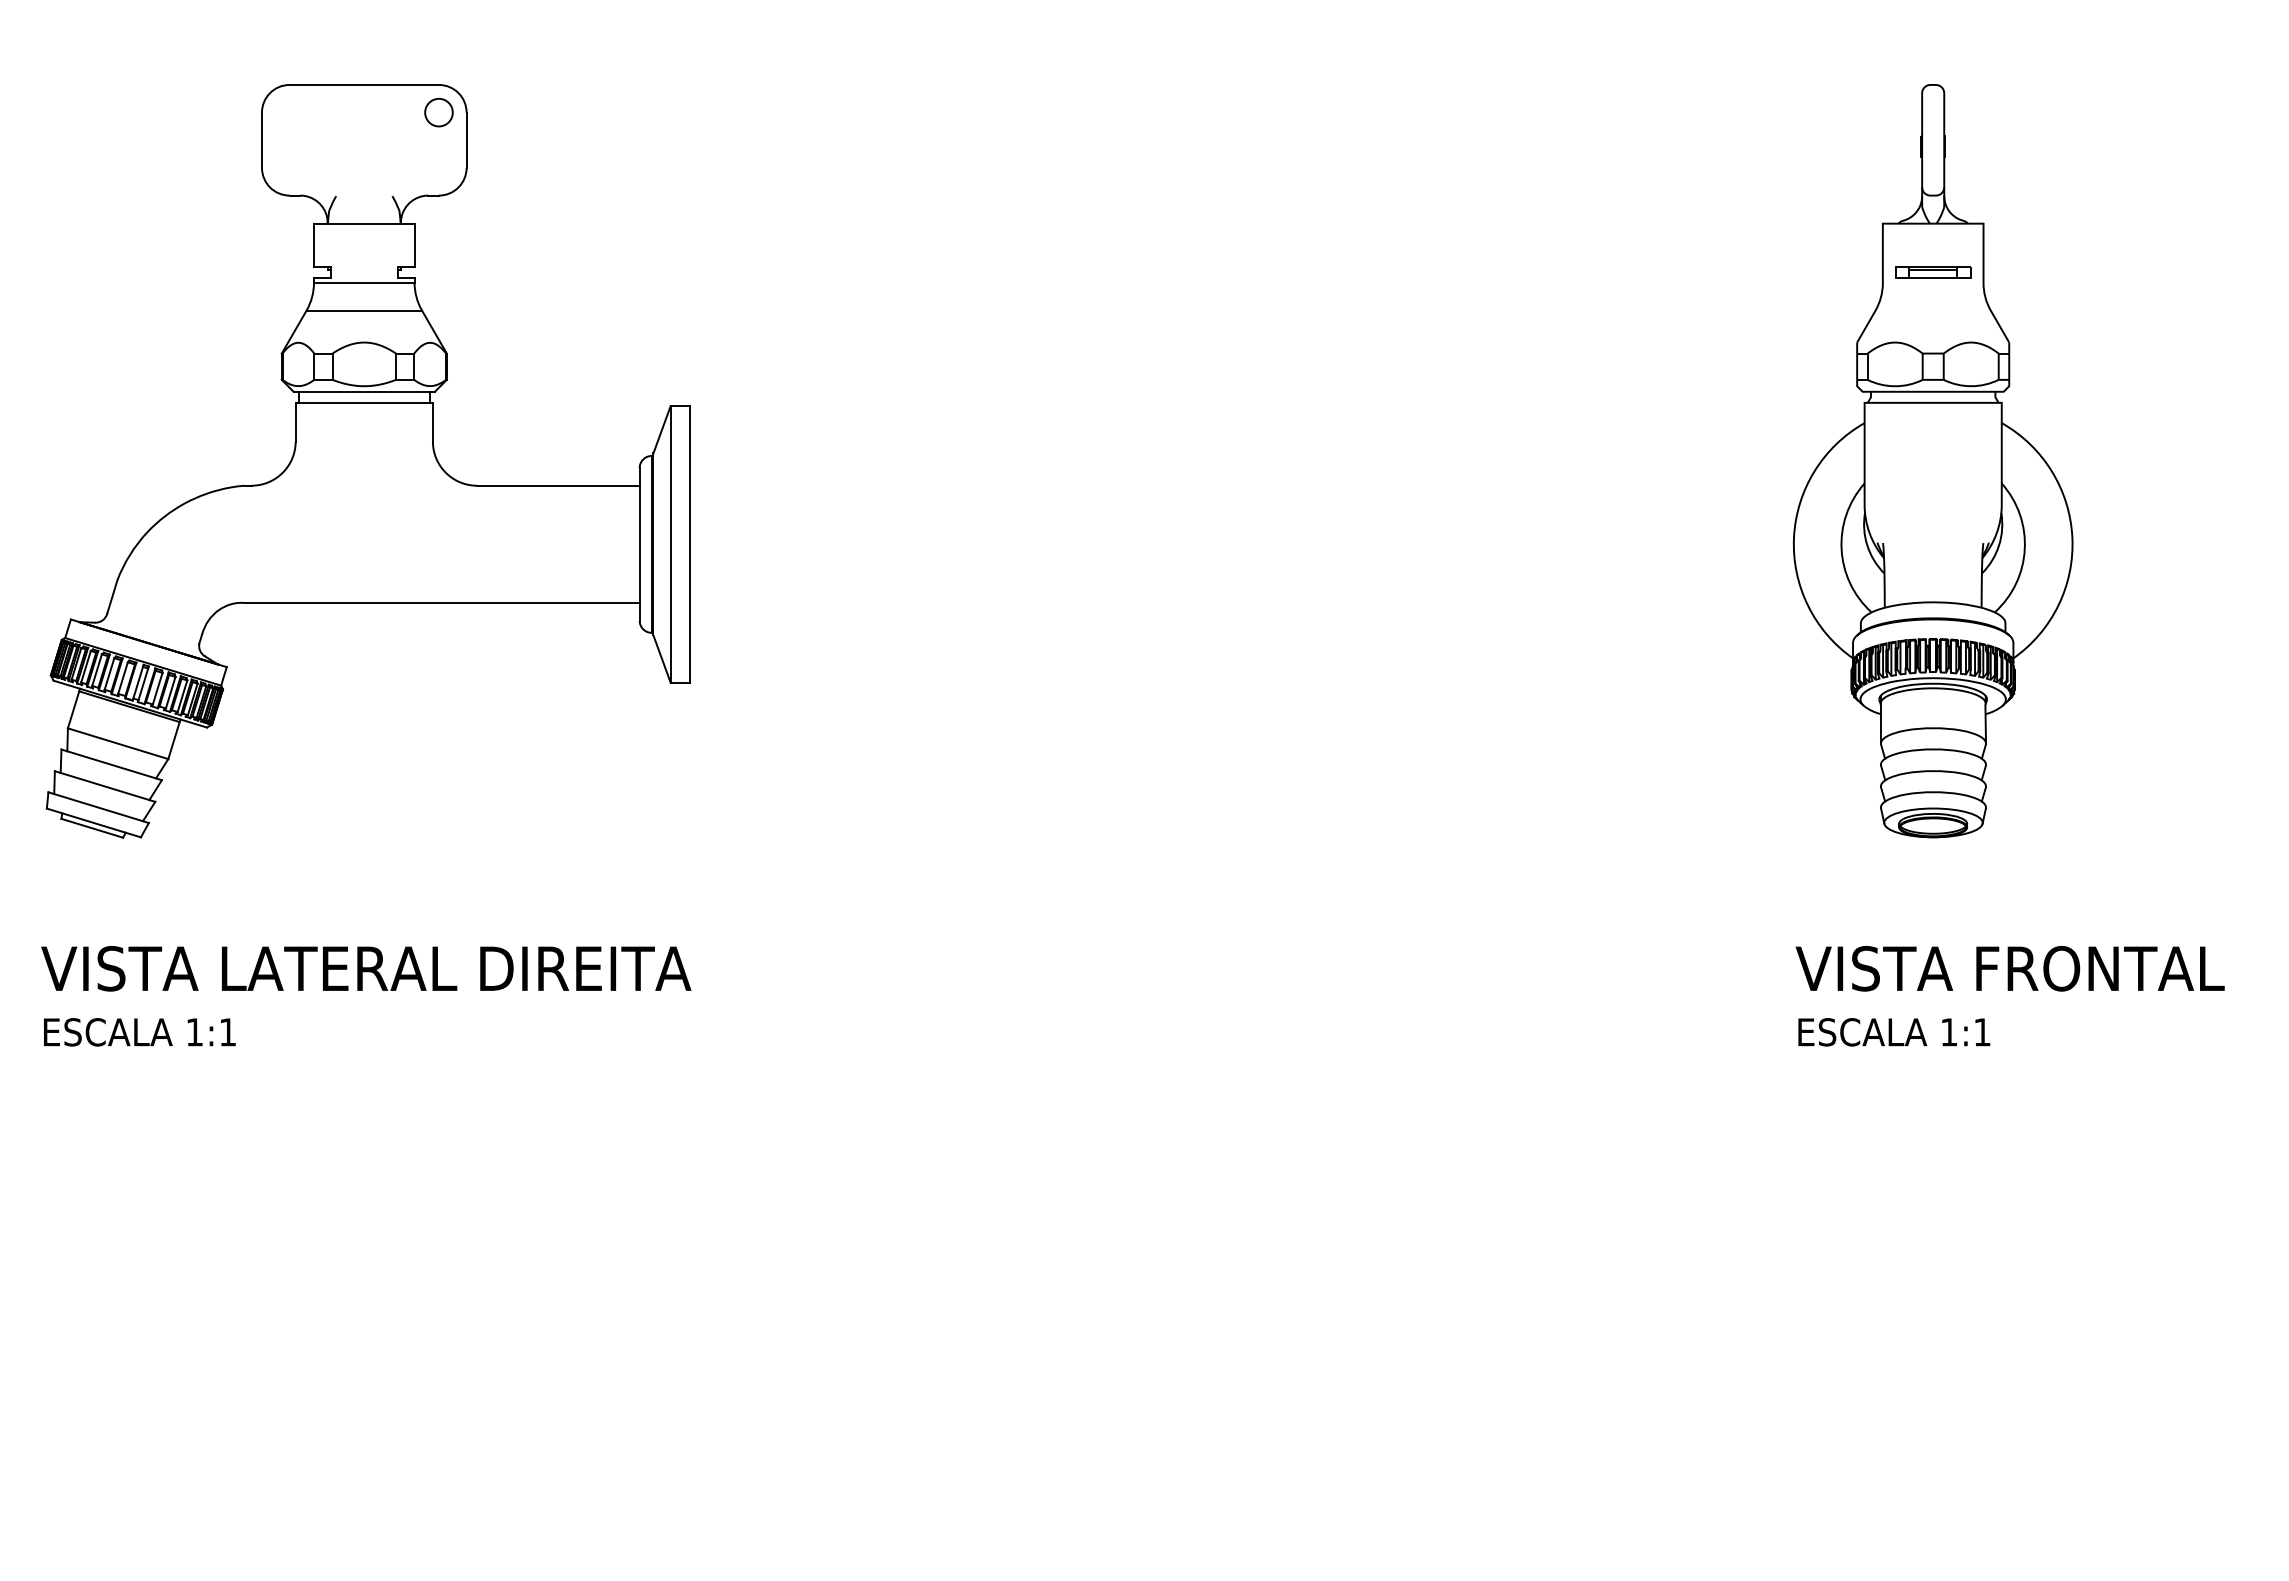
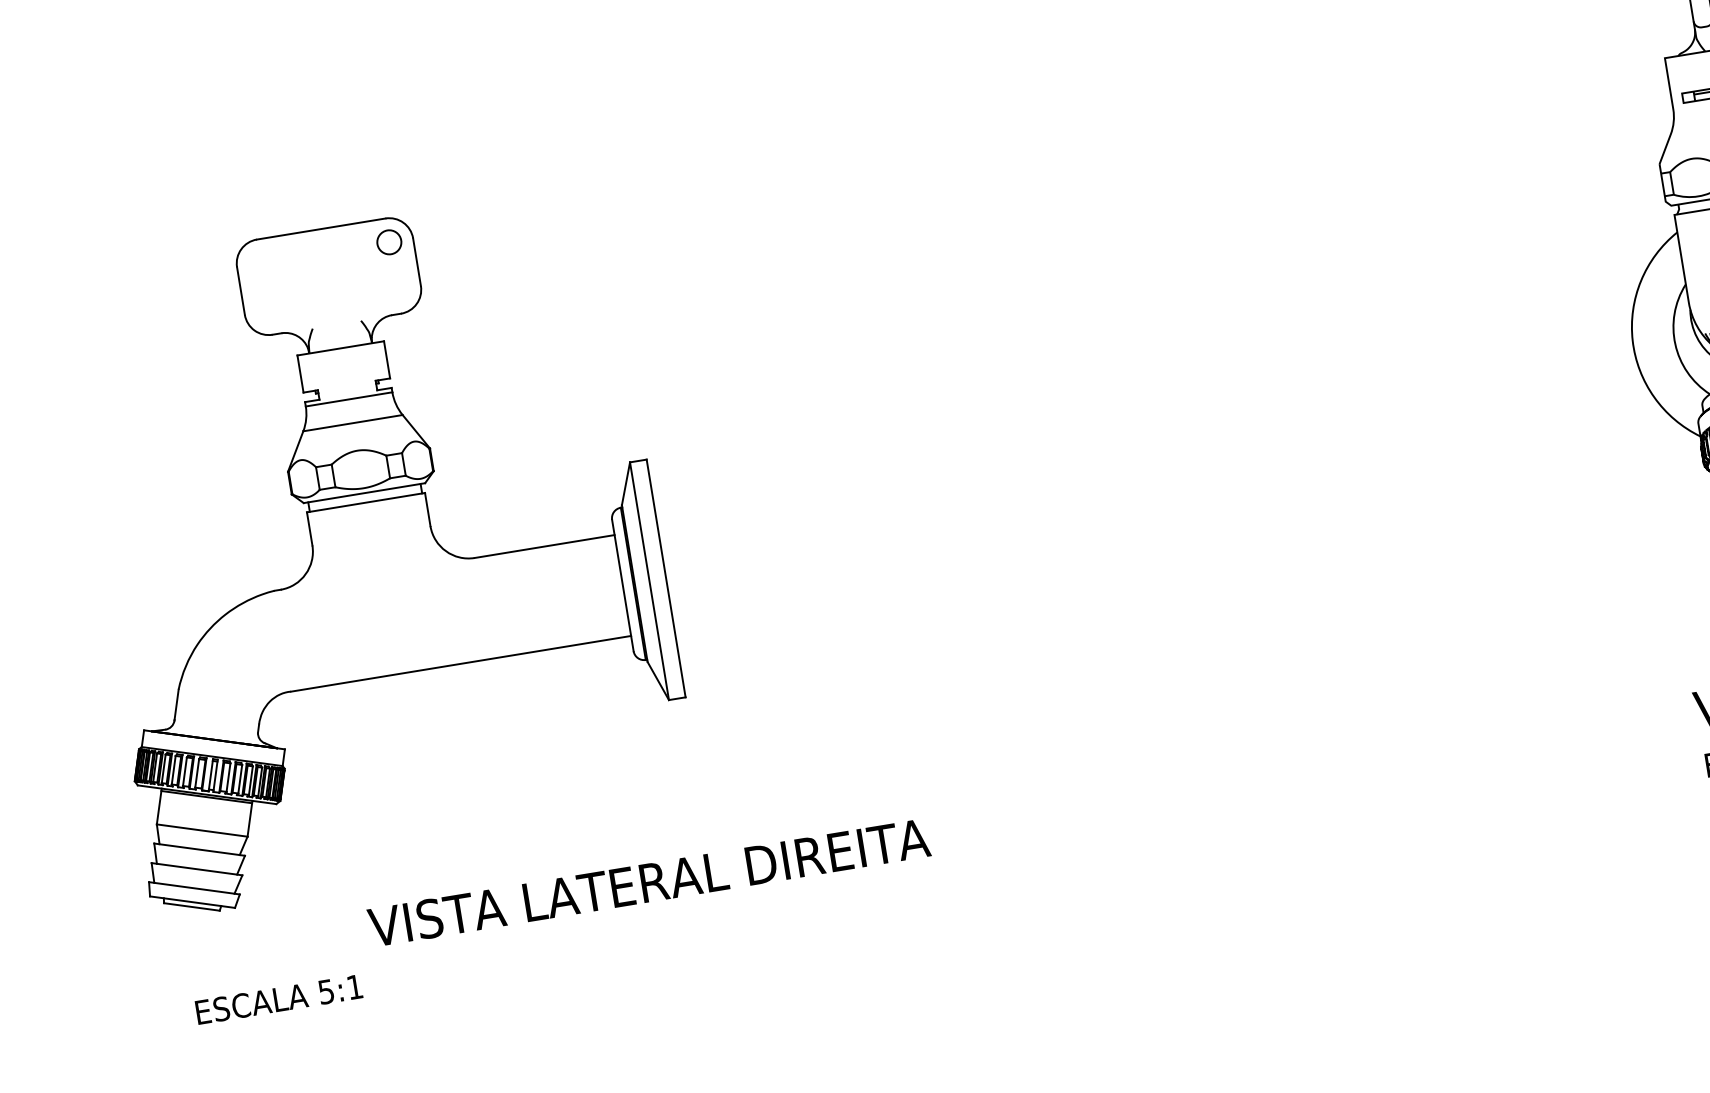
part: (367, 461) -> (377, 552), moved
text: (366, 968) -> (649, 882), moved
text: (194, 1032) -> (326, 992), 1:1 -> 5:1

